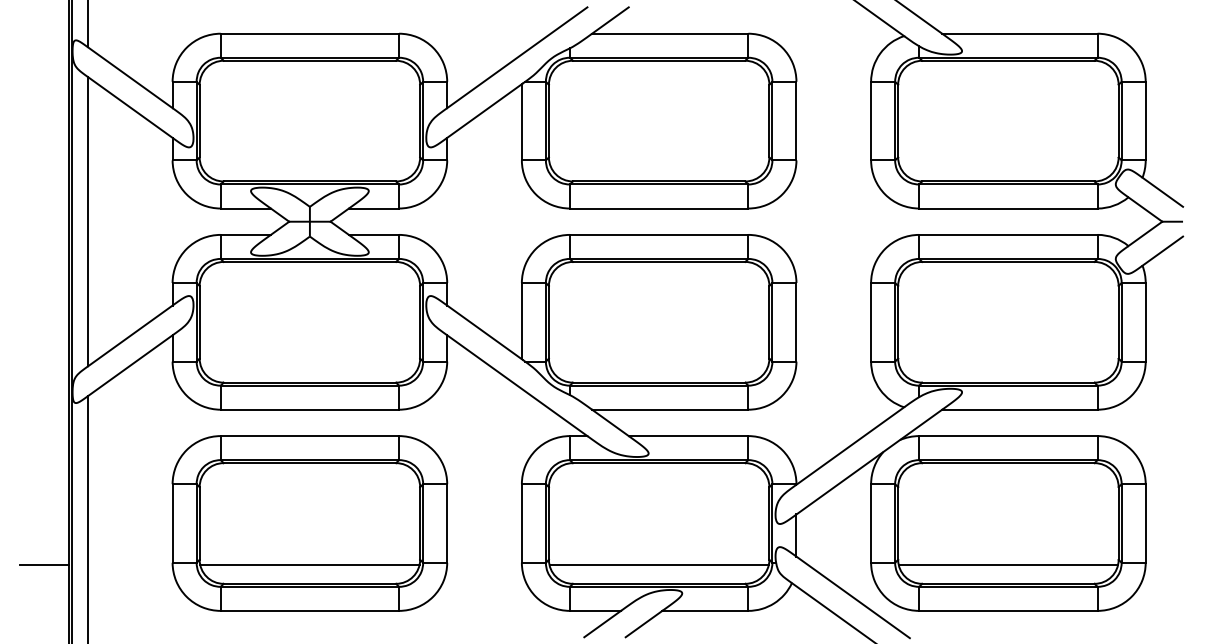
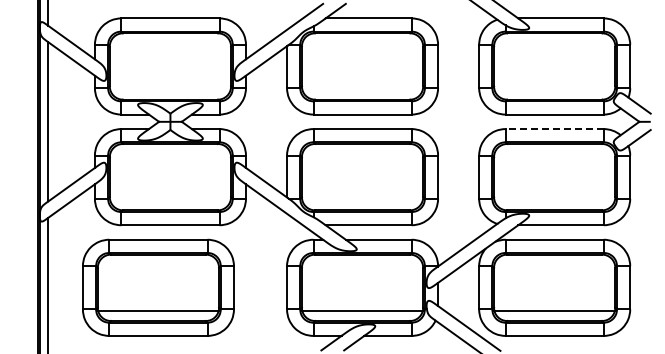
line: (1008, 235) -> (554, 129), solid -> dashed
part: (310, 522) -> (158, 287), moved
line: (44, 564) -> (24, 310), removed

